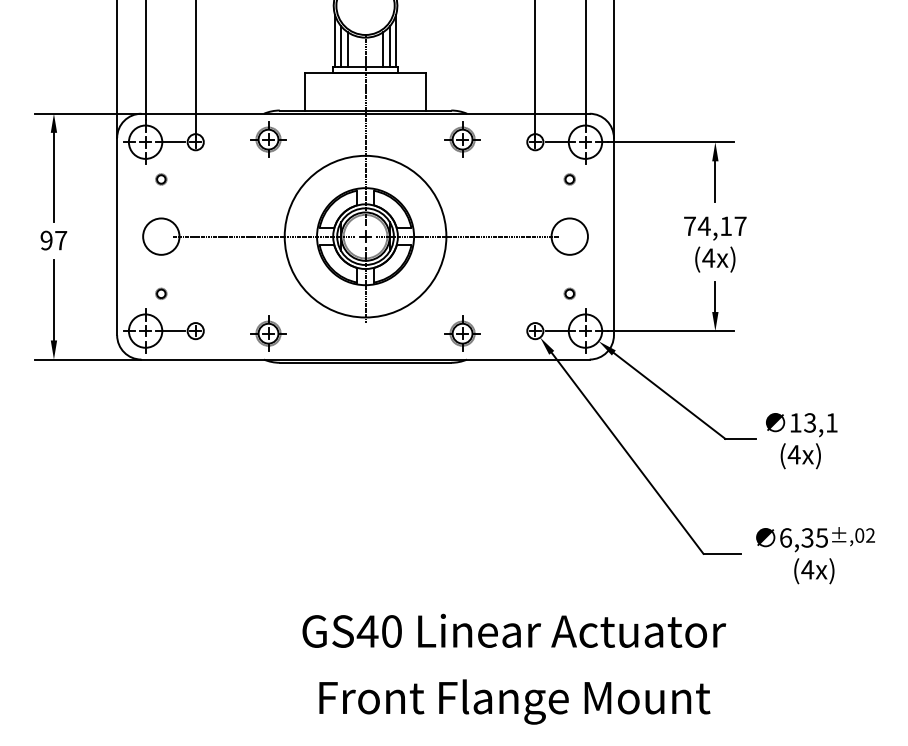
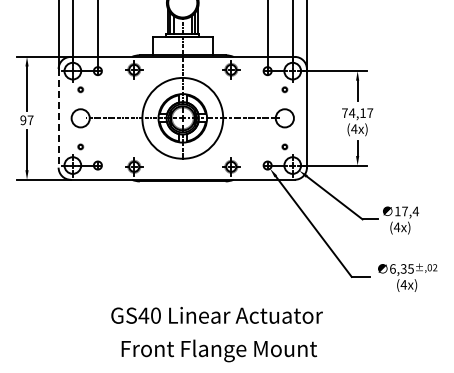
line: (116, 236) -> (58, 118), solid -> dashed
text: (821, 423) -> (410, 211), 13,1 -> 17,4
text: (513, 631) -> (216, 315), moved
text: (515, 701) -> (219, 350), moved

